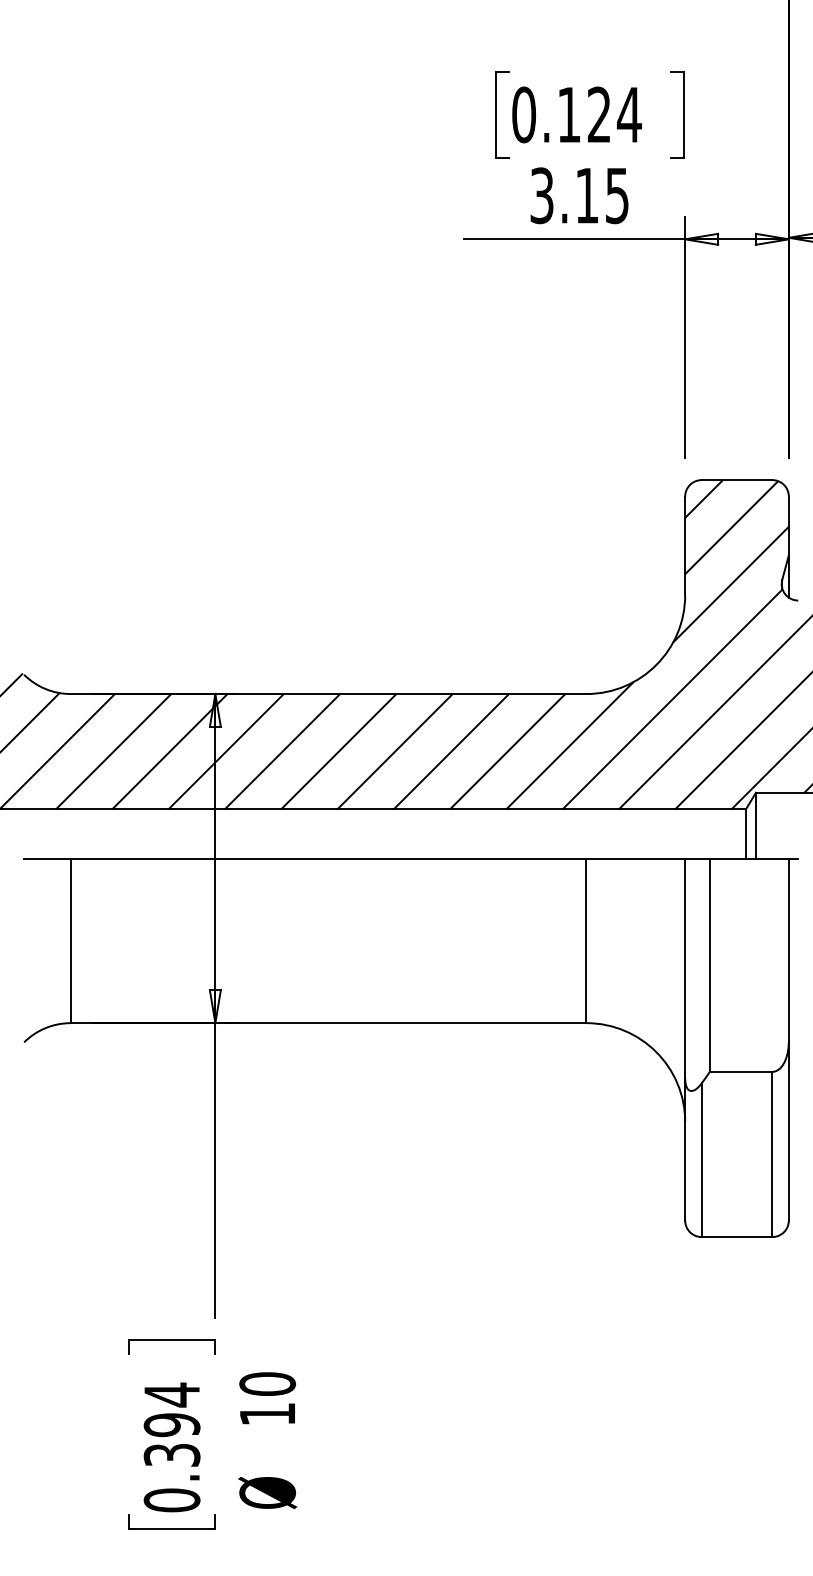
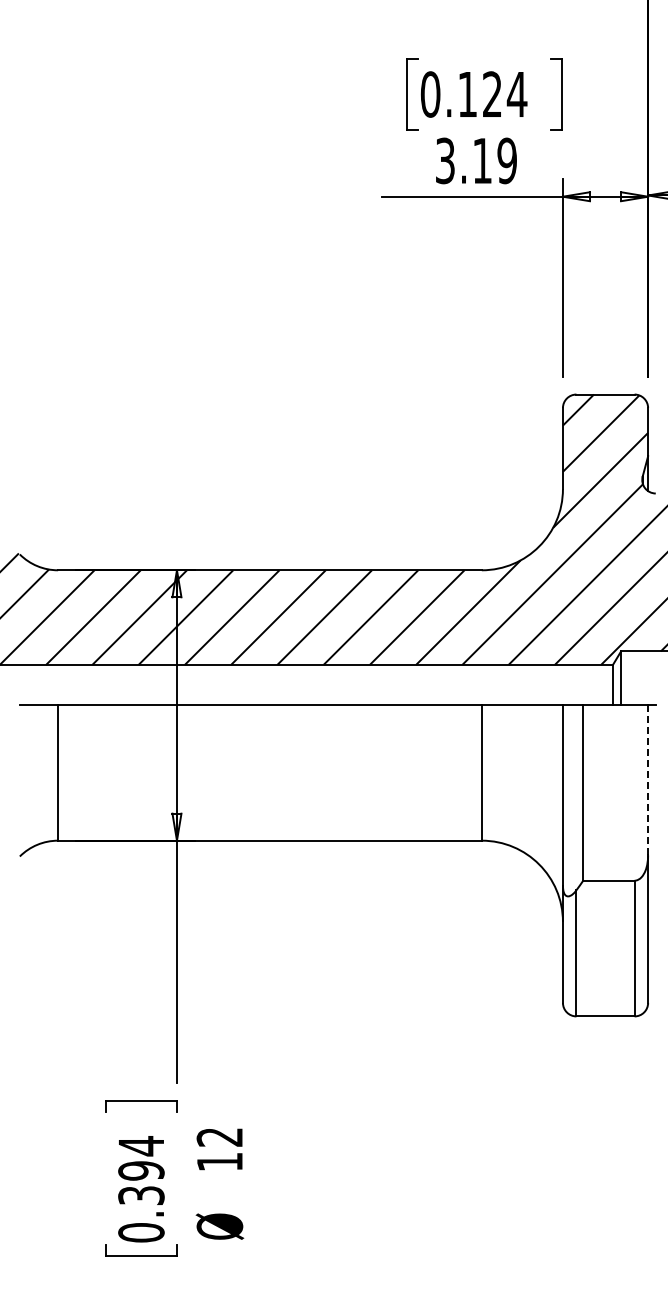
text: (616, 195) -> (506, 160), 3.15 -> 3.19
line: (789, 949) -> (648, 780), solid -> dashed
text: (267, 1383) -> (219, 1136), 10 -> 12

